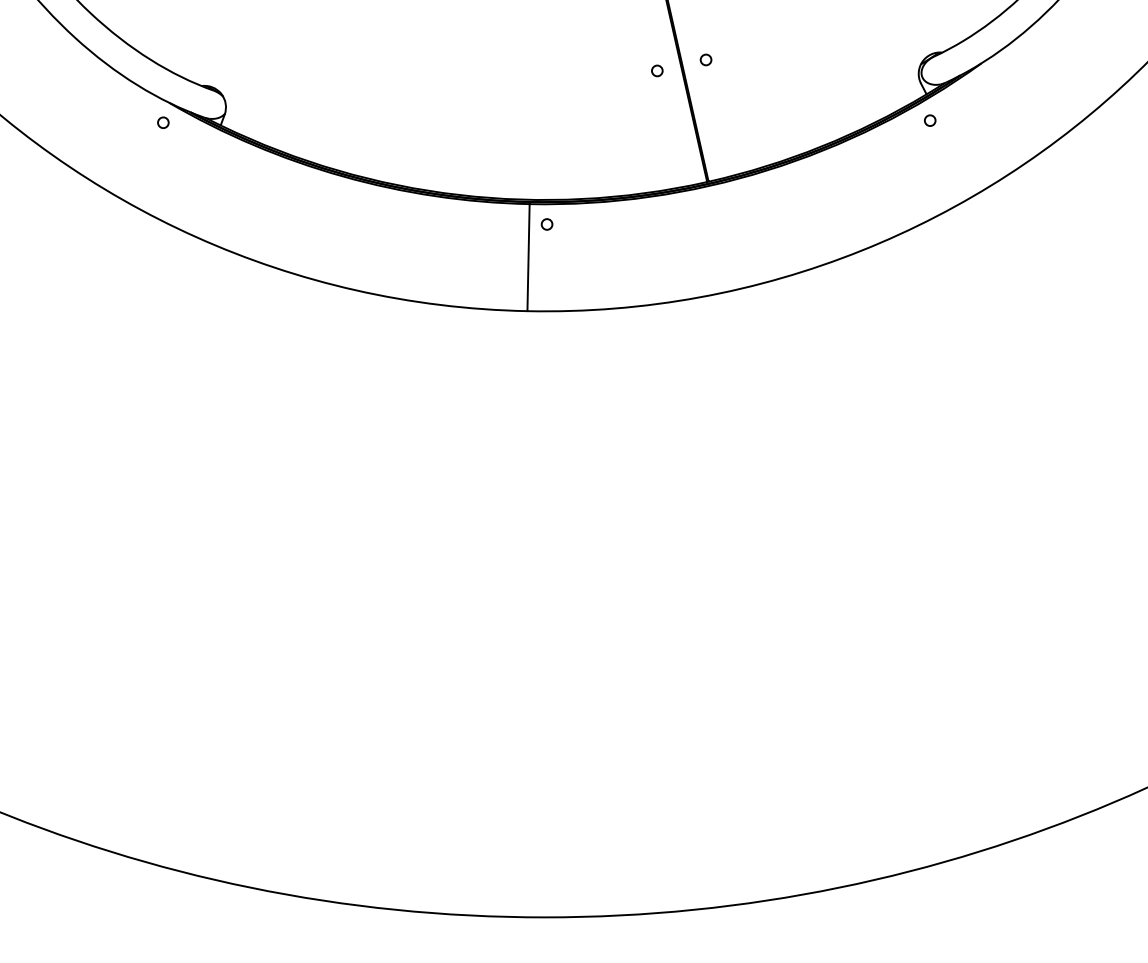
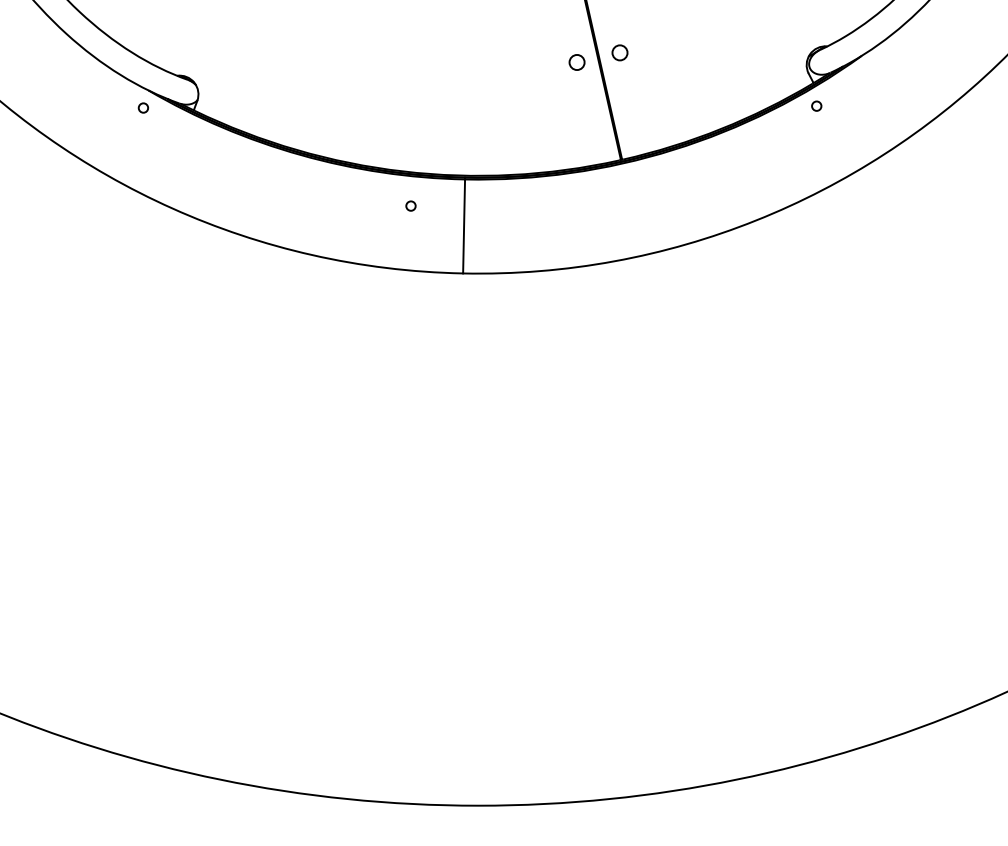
circle: (705, 59) -> (619, 52), size x1.6
circle: (657, 70) -> (577, 62), size x1.6
circle: (546, 224) -> (410, 206), moved

